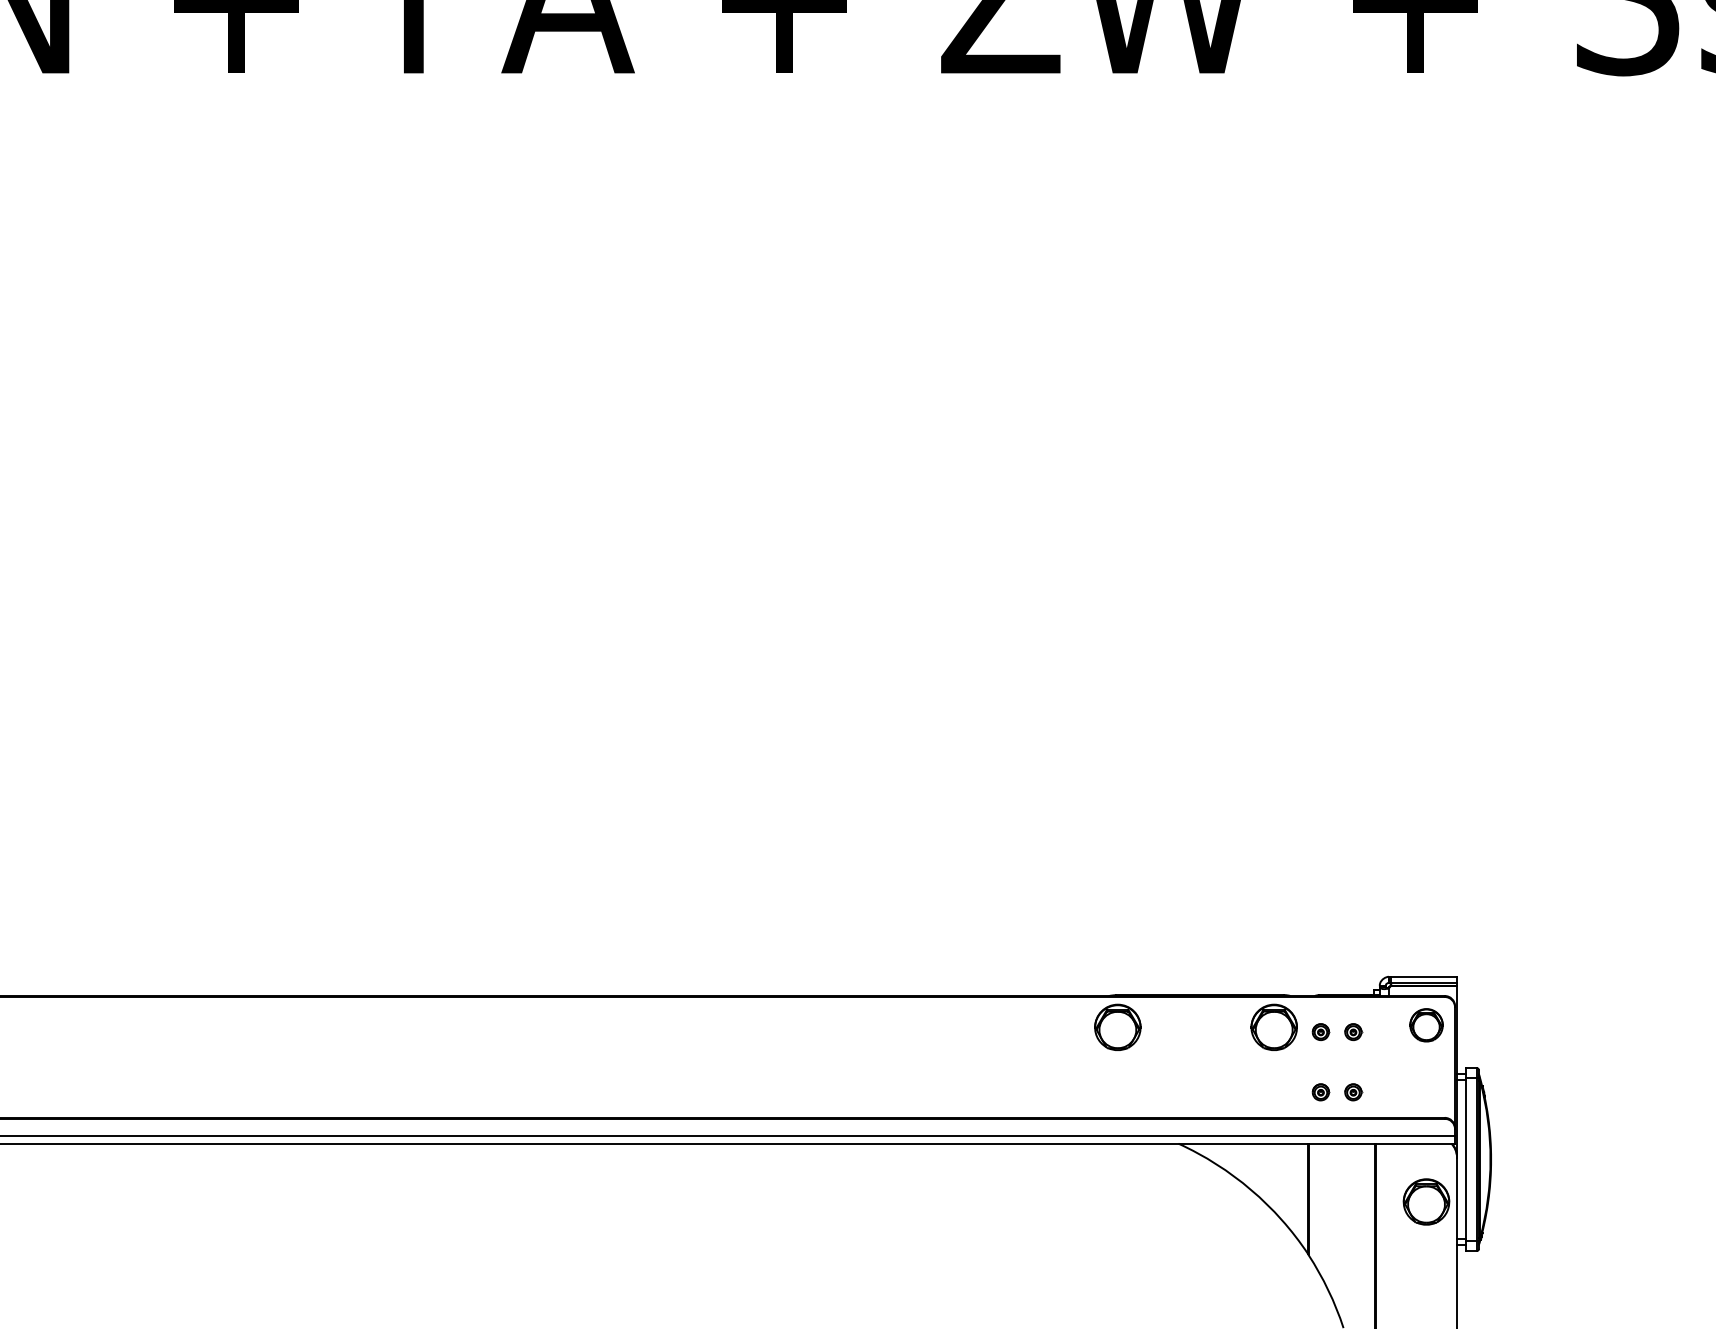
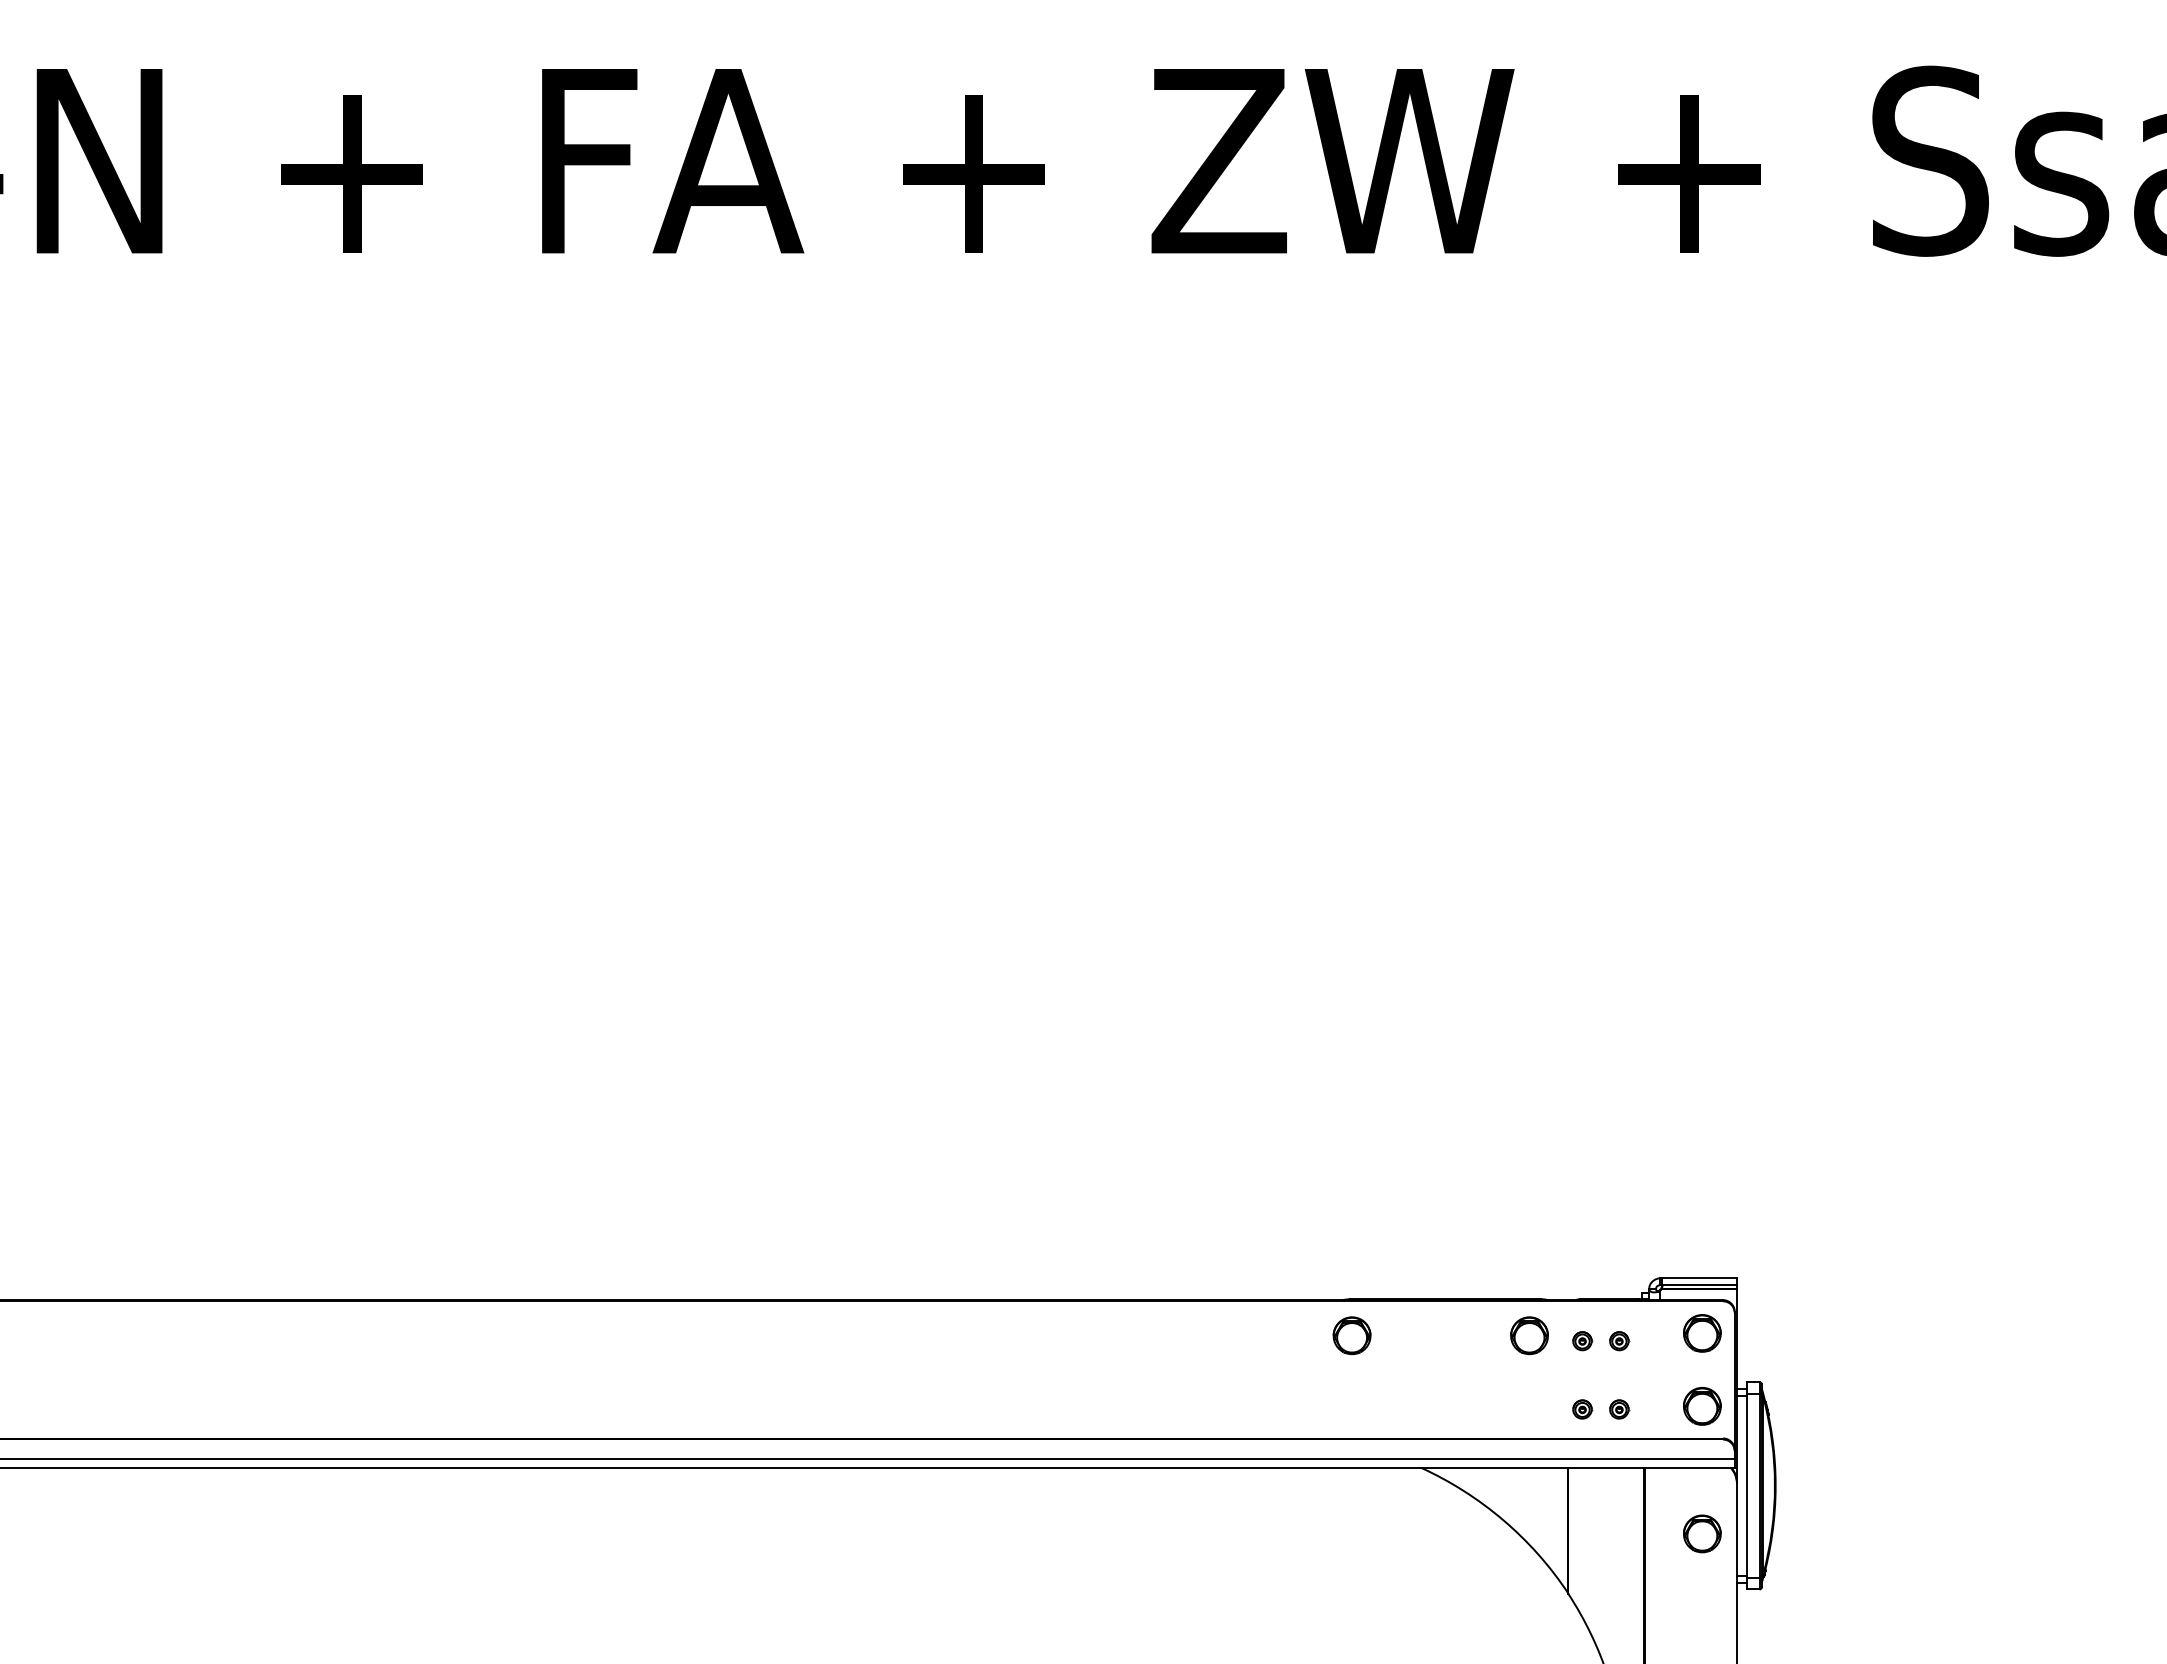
part: (1117, 1027) -> (1351, 1335), size x0.71
part: (1274, 1027) -> (1529, 1335), size x0.71
part: (1426, 1088) -> (1702, 1405), added
part: (1426, 1201) -> (1702, 1533), size x0.71

